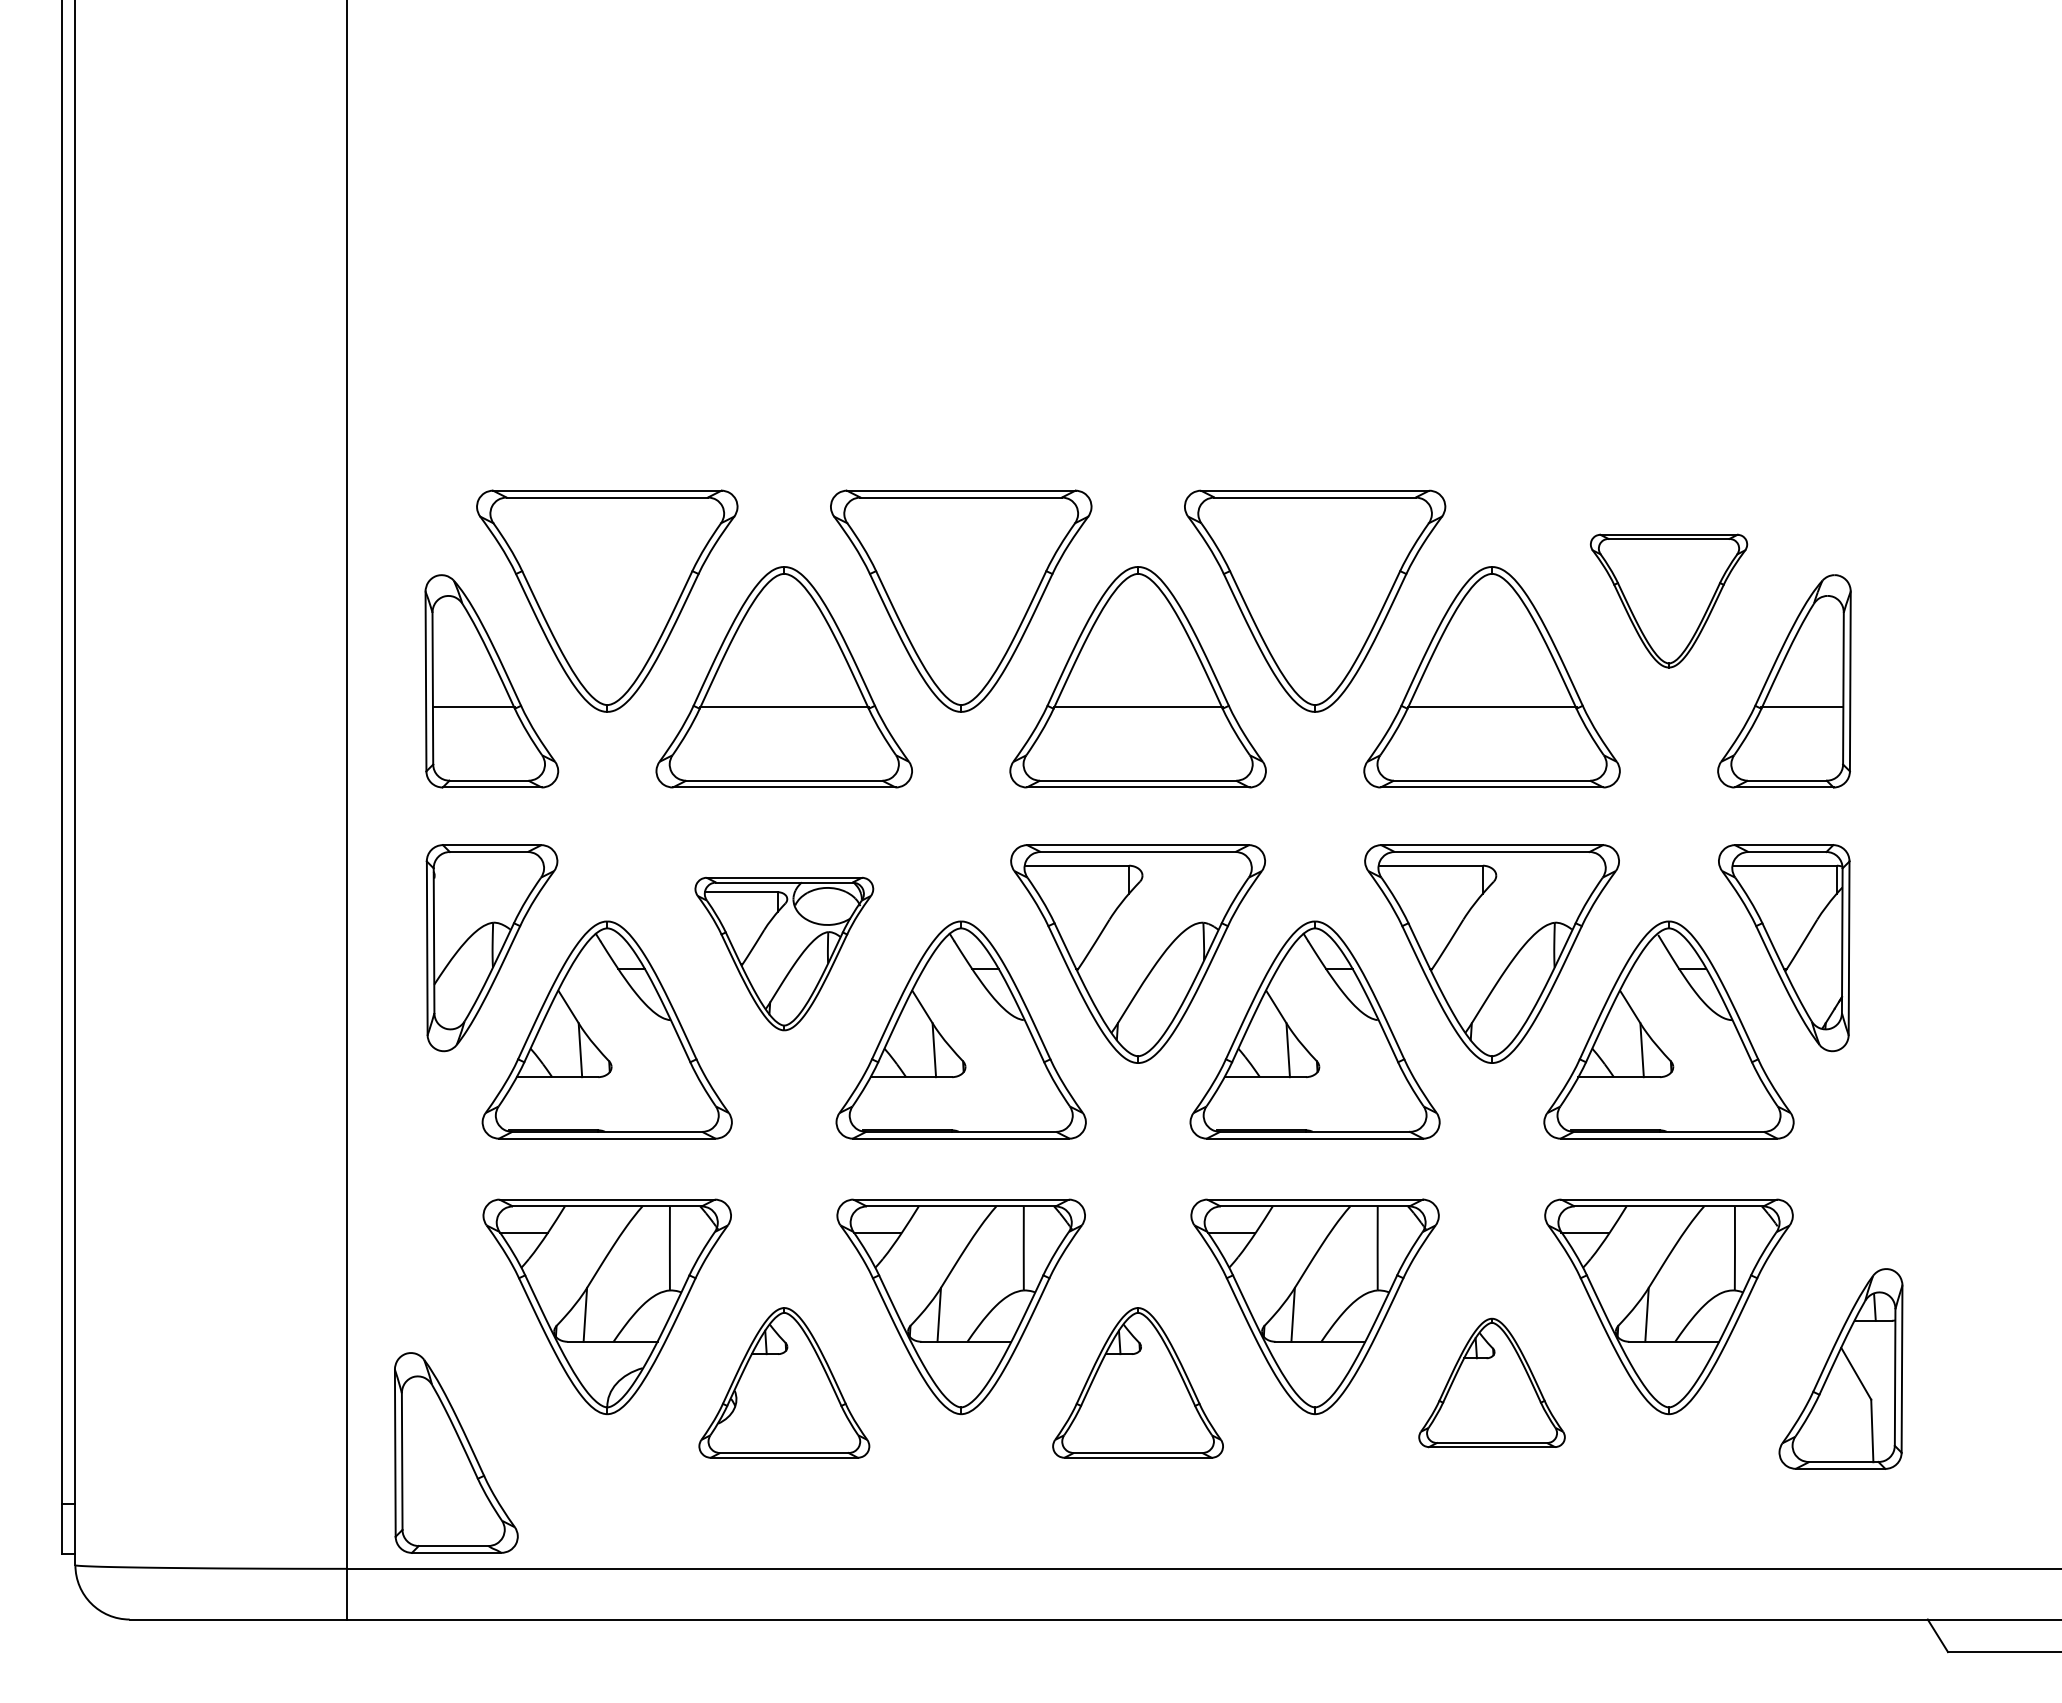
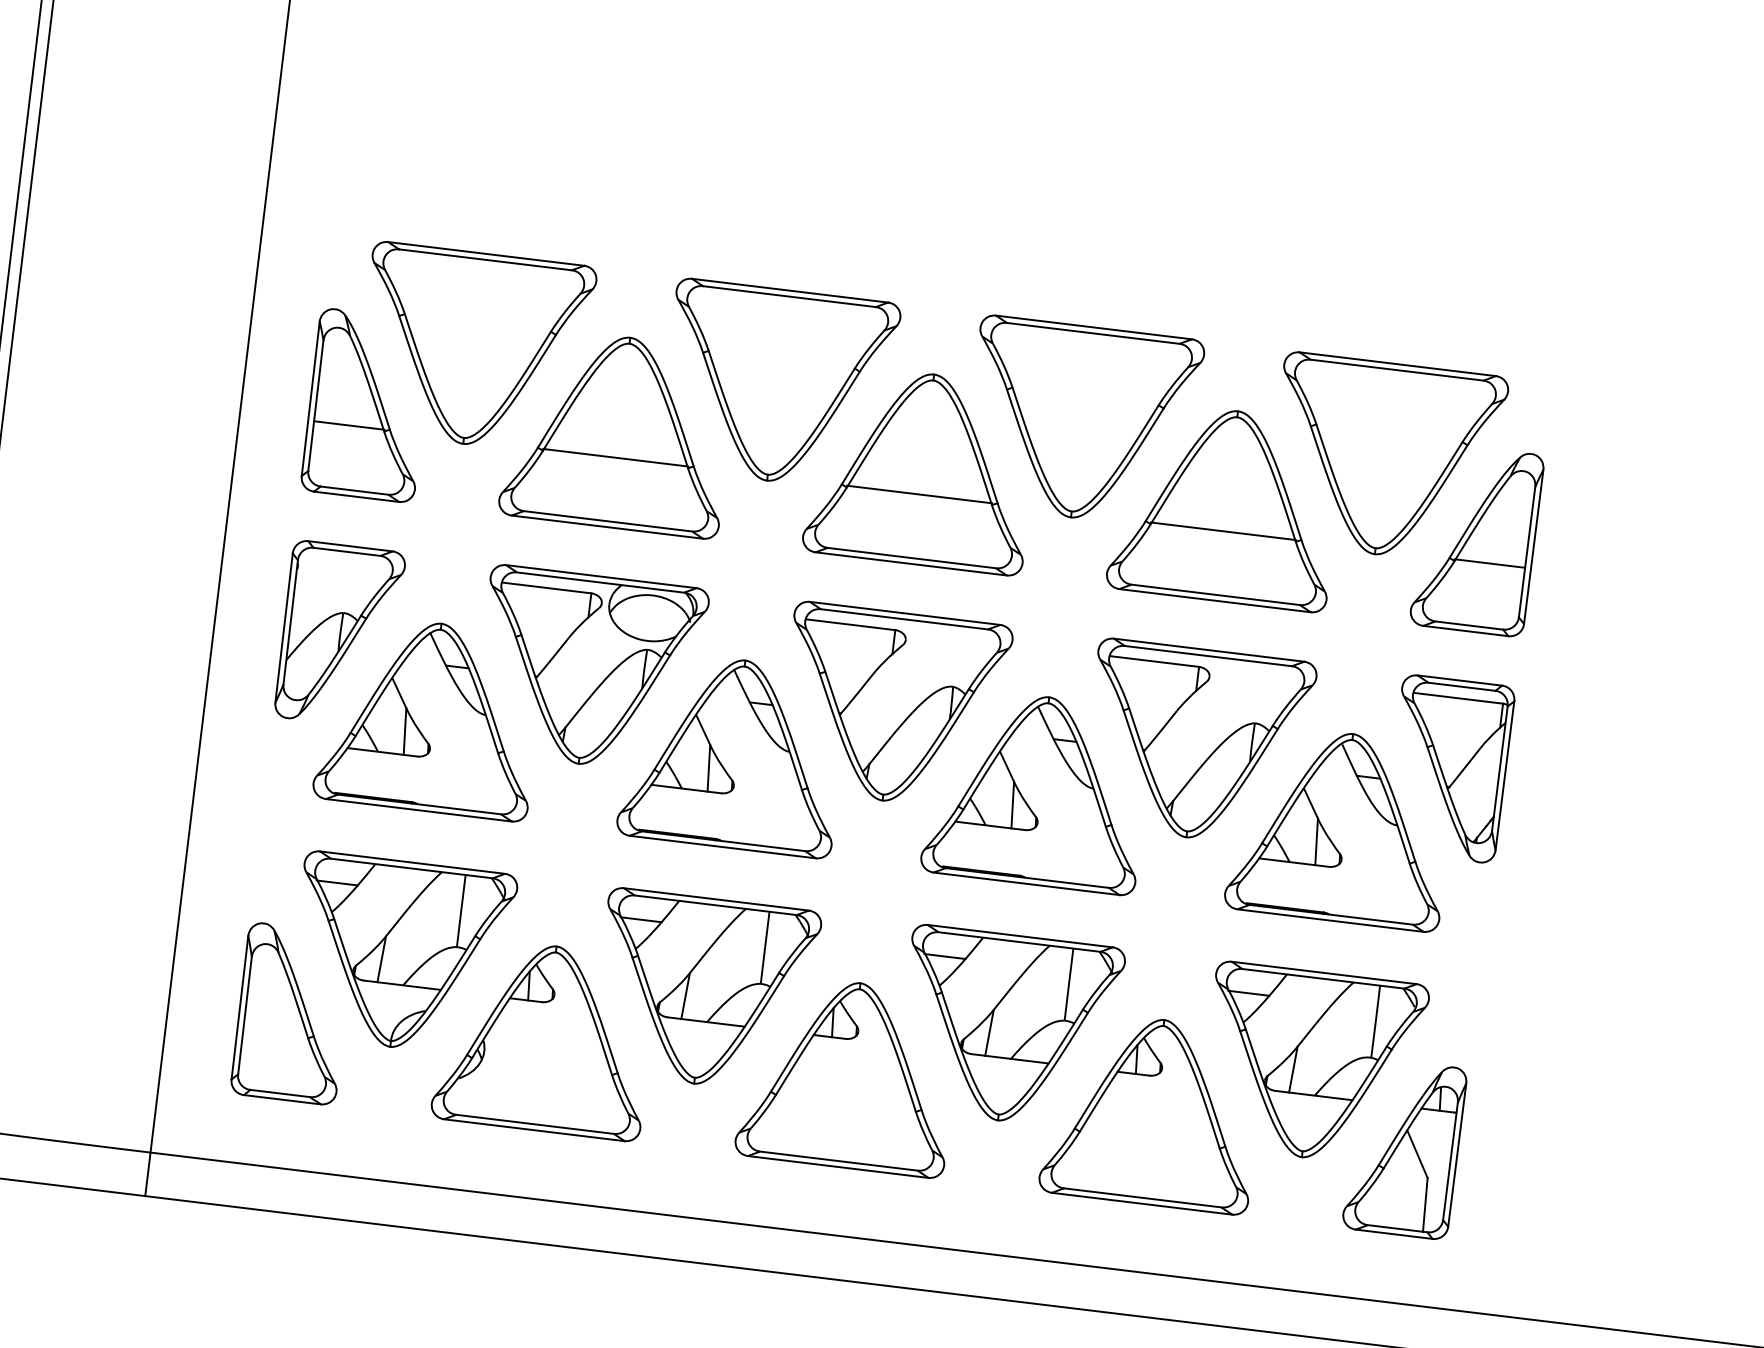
part: (1668, 600) -> (1386, 458), size x1.67
part: (784, 953) -> (590, 669), size x1.43
part: (1840, 1368) -> (1404, 1148), moved
part: (784, 1382) -> (545, 1038), size x1.43
part: (1137, 1382) -> (848, 1074), size x1.43
part: (1491, 1382) -> (1152, 1111), size x1.67
part: (456, 1452) -> (292, 1013), moved

